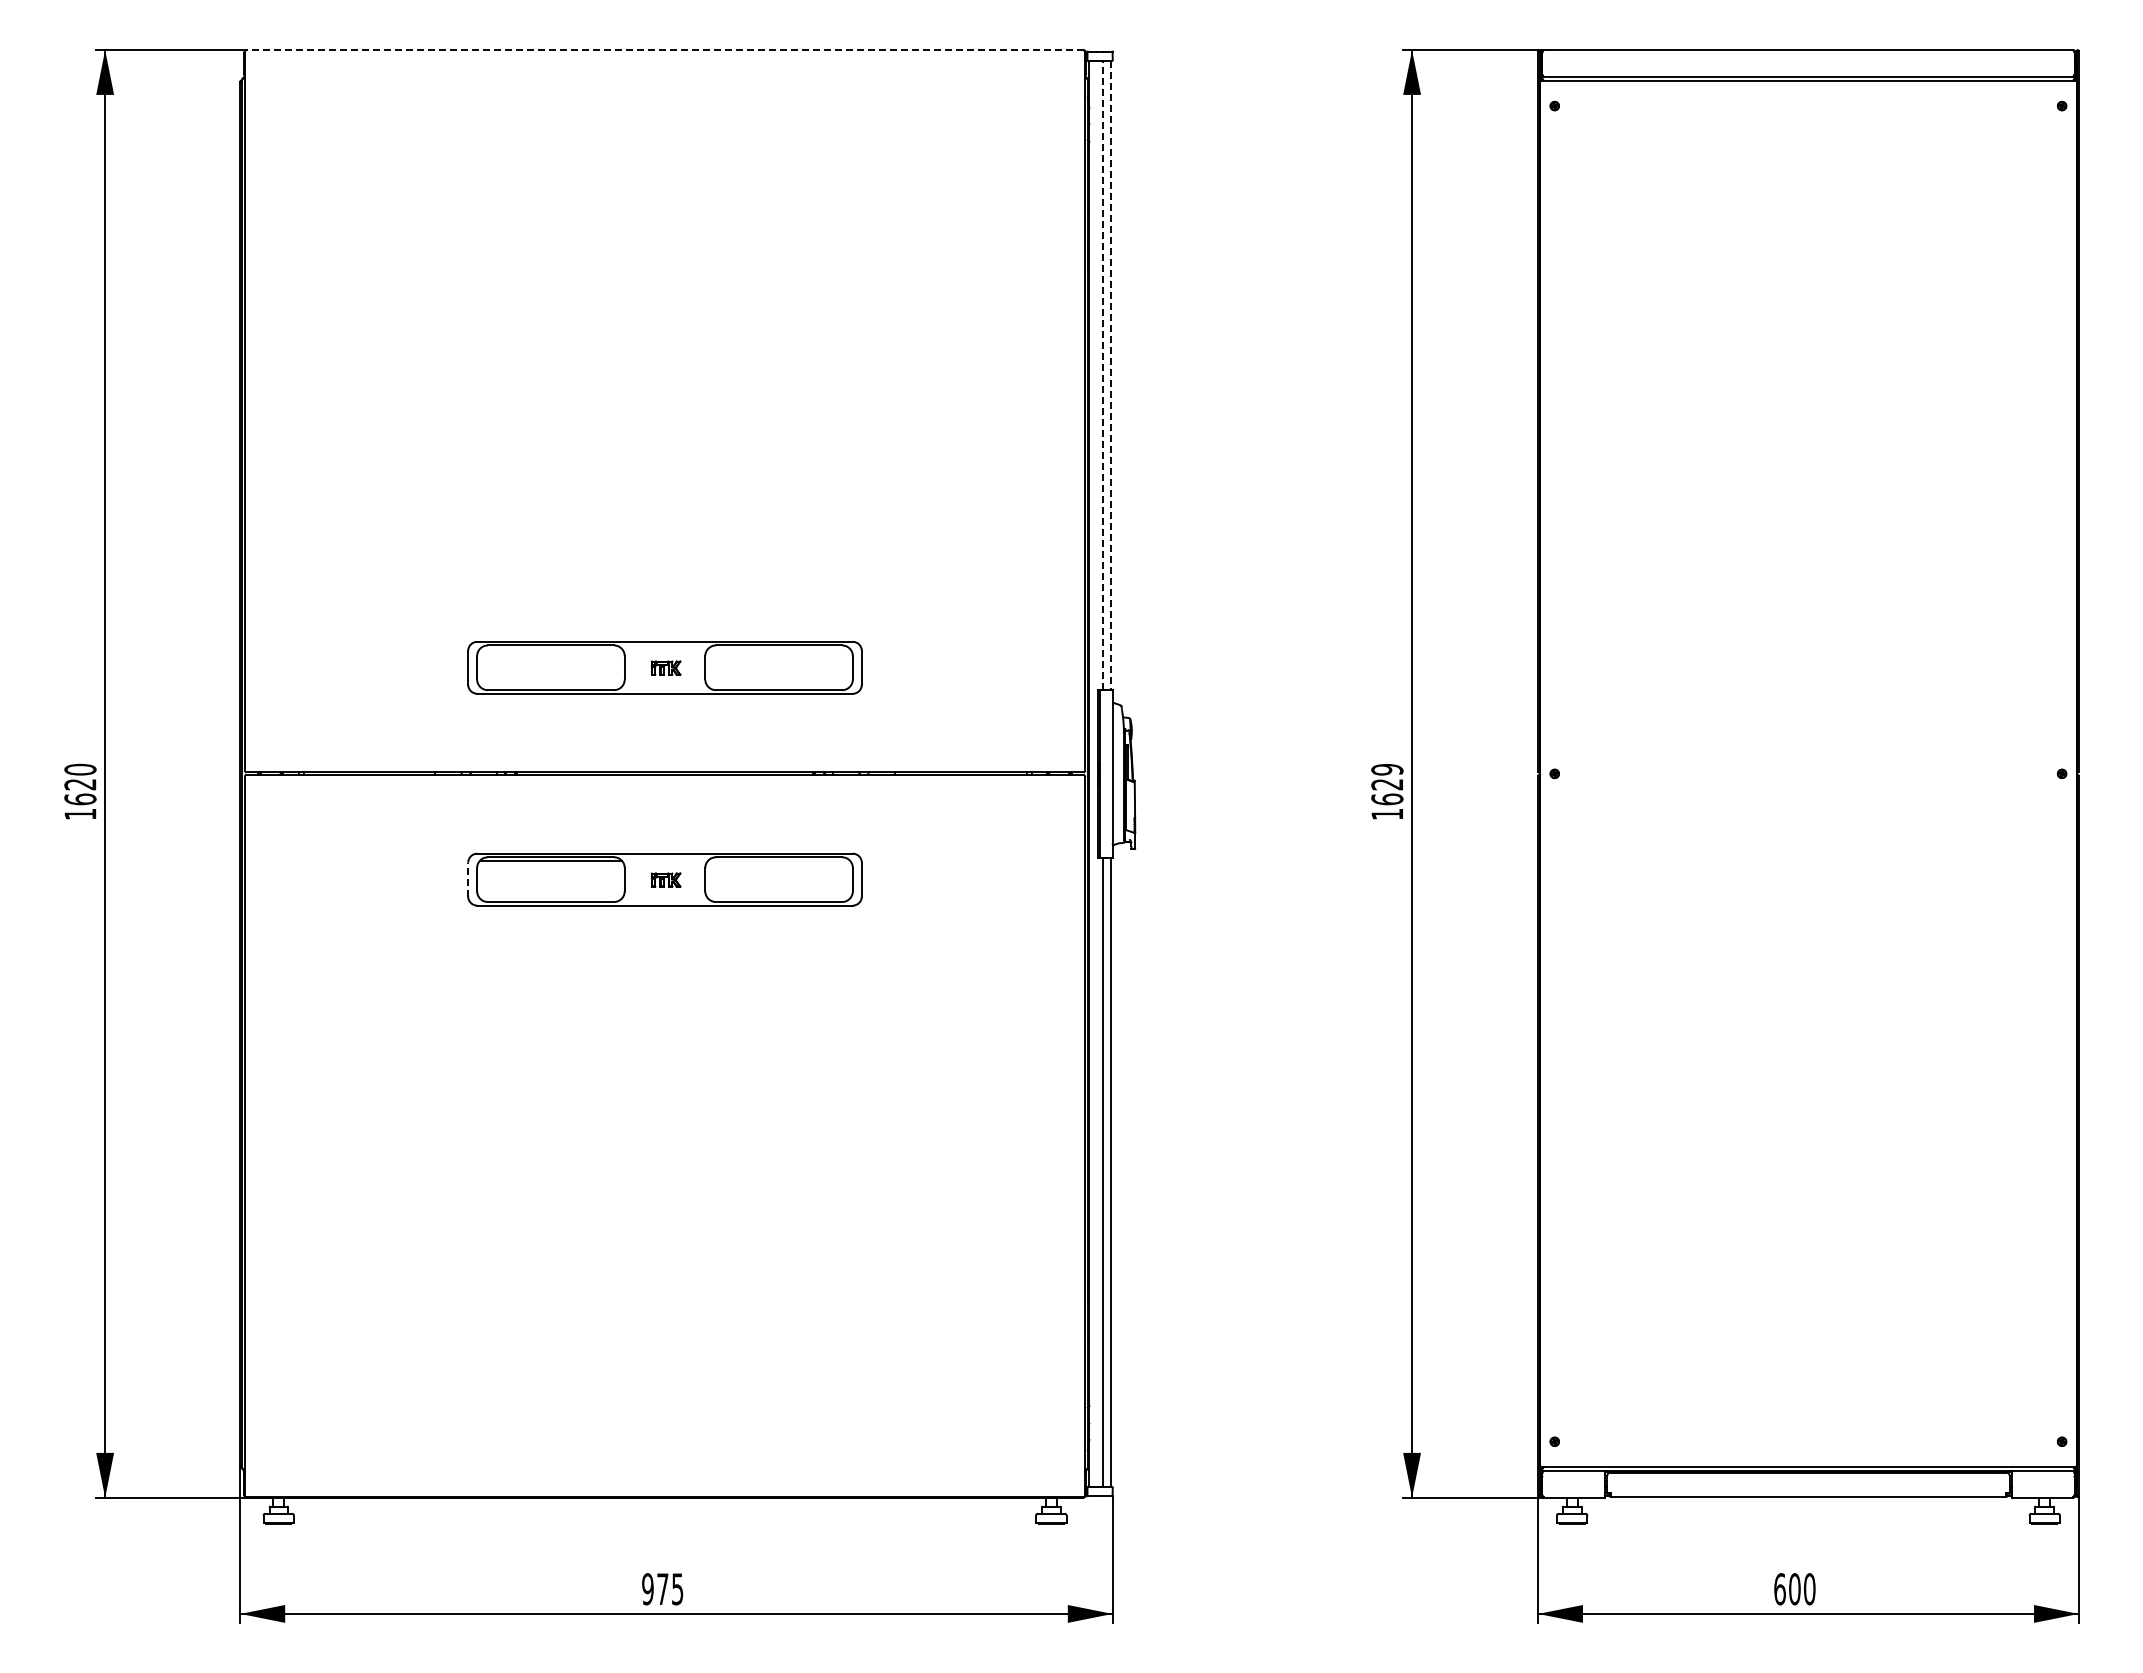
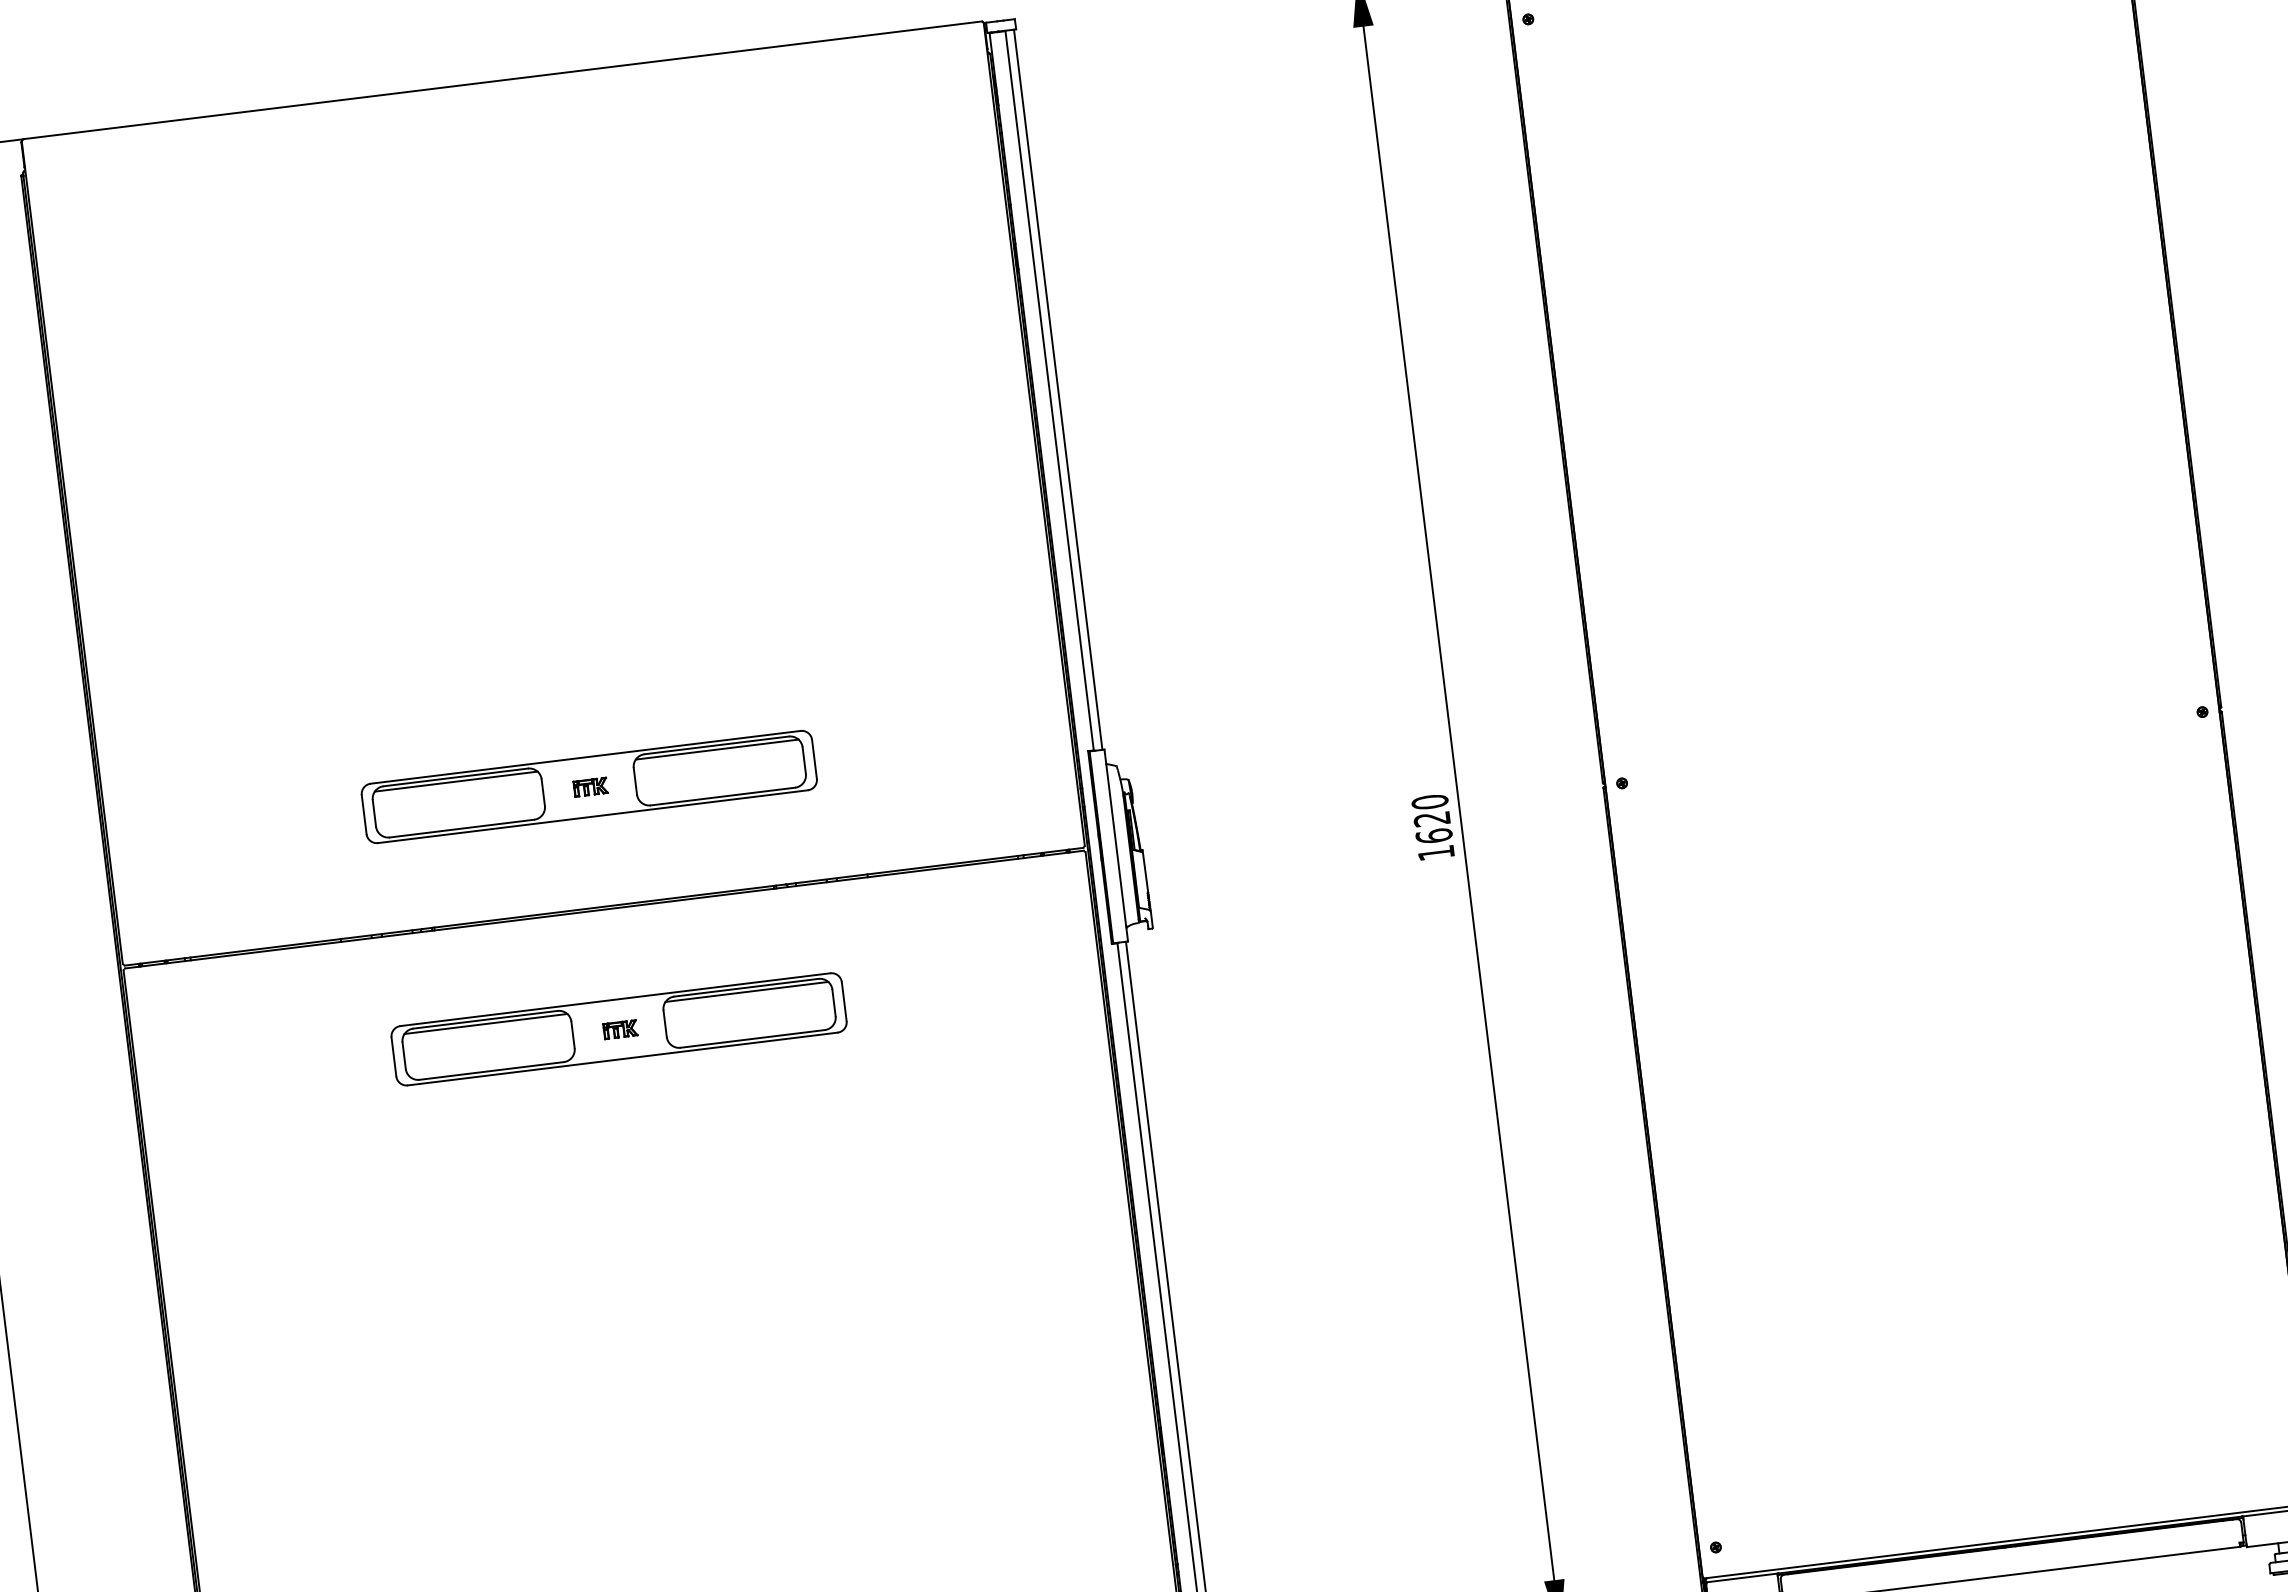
line: (665, 50) -> (503, 80), dashed -> solid
line: (1103, 374) -> (1049, 389), dashed -> solid
line: (1110, 375) -> (1057, 390), dashed -> solid
line: (550, 649) -> (455, 782), added
line: (778, 649) -> (716, 750), added
text: (1387, 769) -> (1430, 801), 1629 -> 1620
line: (778, 860) -> (746, 991), added
line: (468, 879) -> (394, 1056), dashed -> solid

